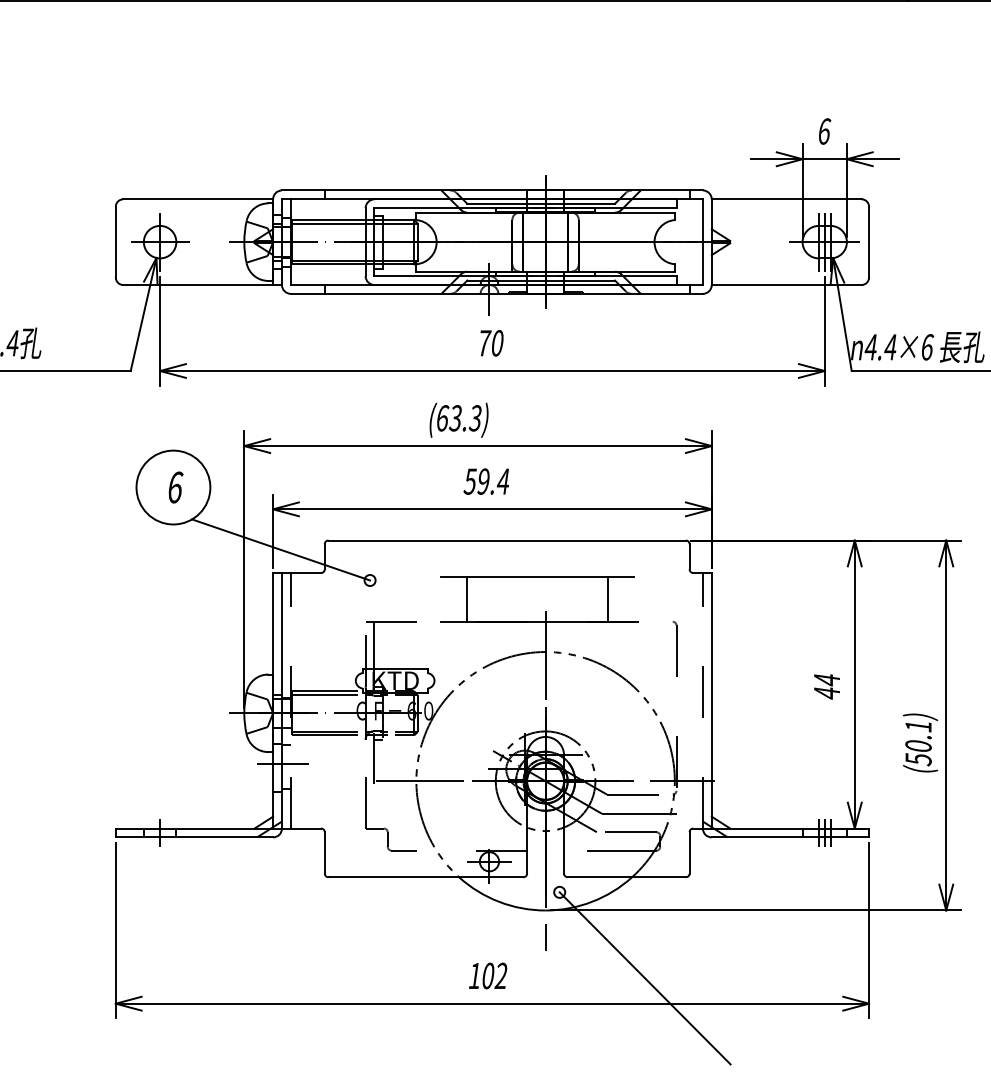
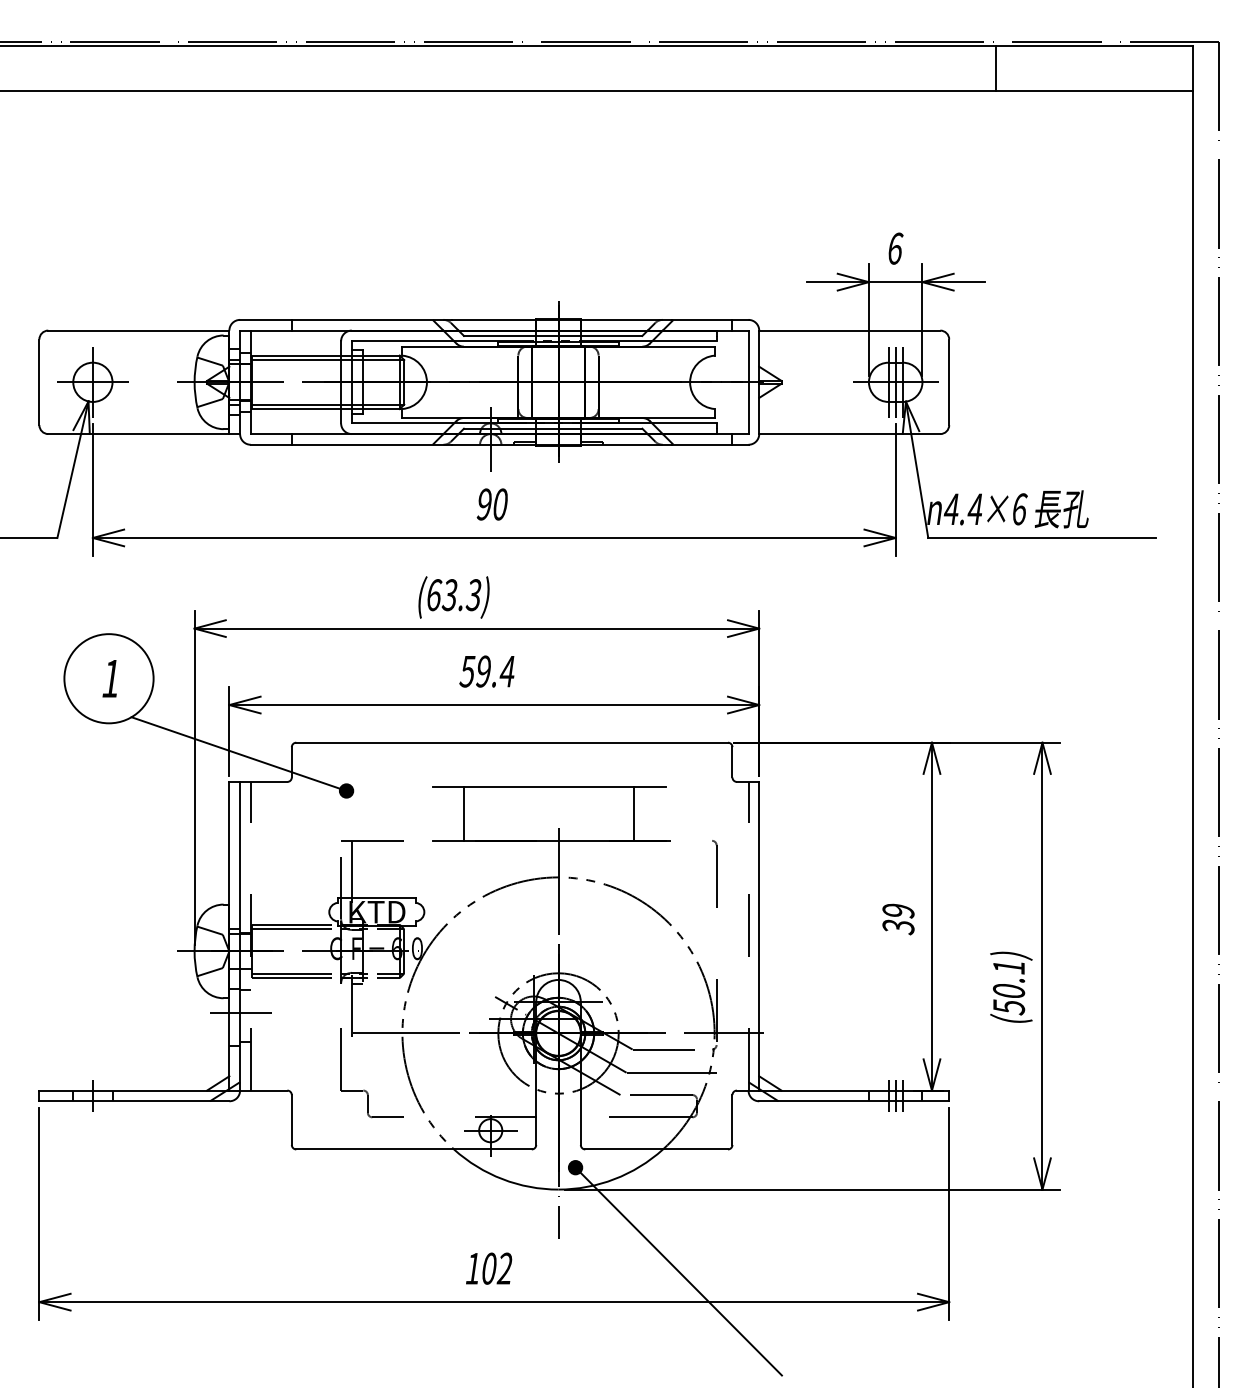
text: (484, 343) -> (484, 504), 70 -> 90
text: (175, 487) -> (111, 678), 6 -> 1
fill: (370, 580) -> (346, 790), added
text: (827, 686) -> (898, 919), 44 -> 39
fill: (559, 892) -> (575, 1167), added

